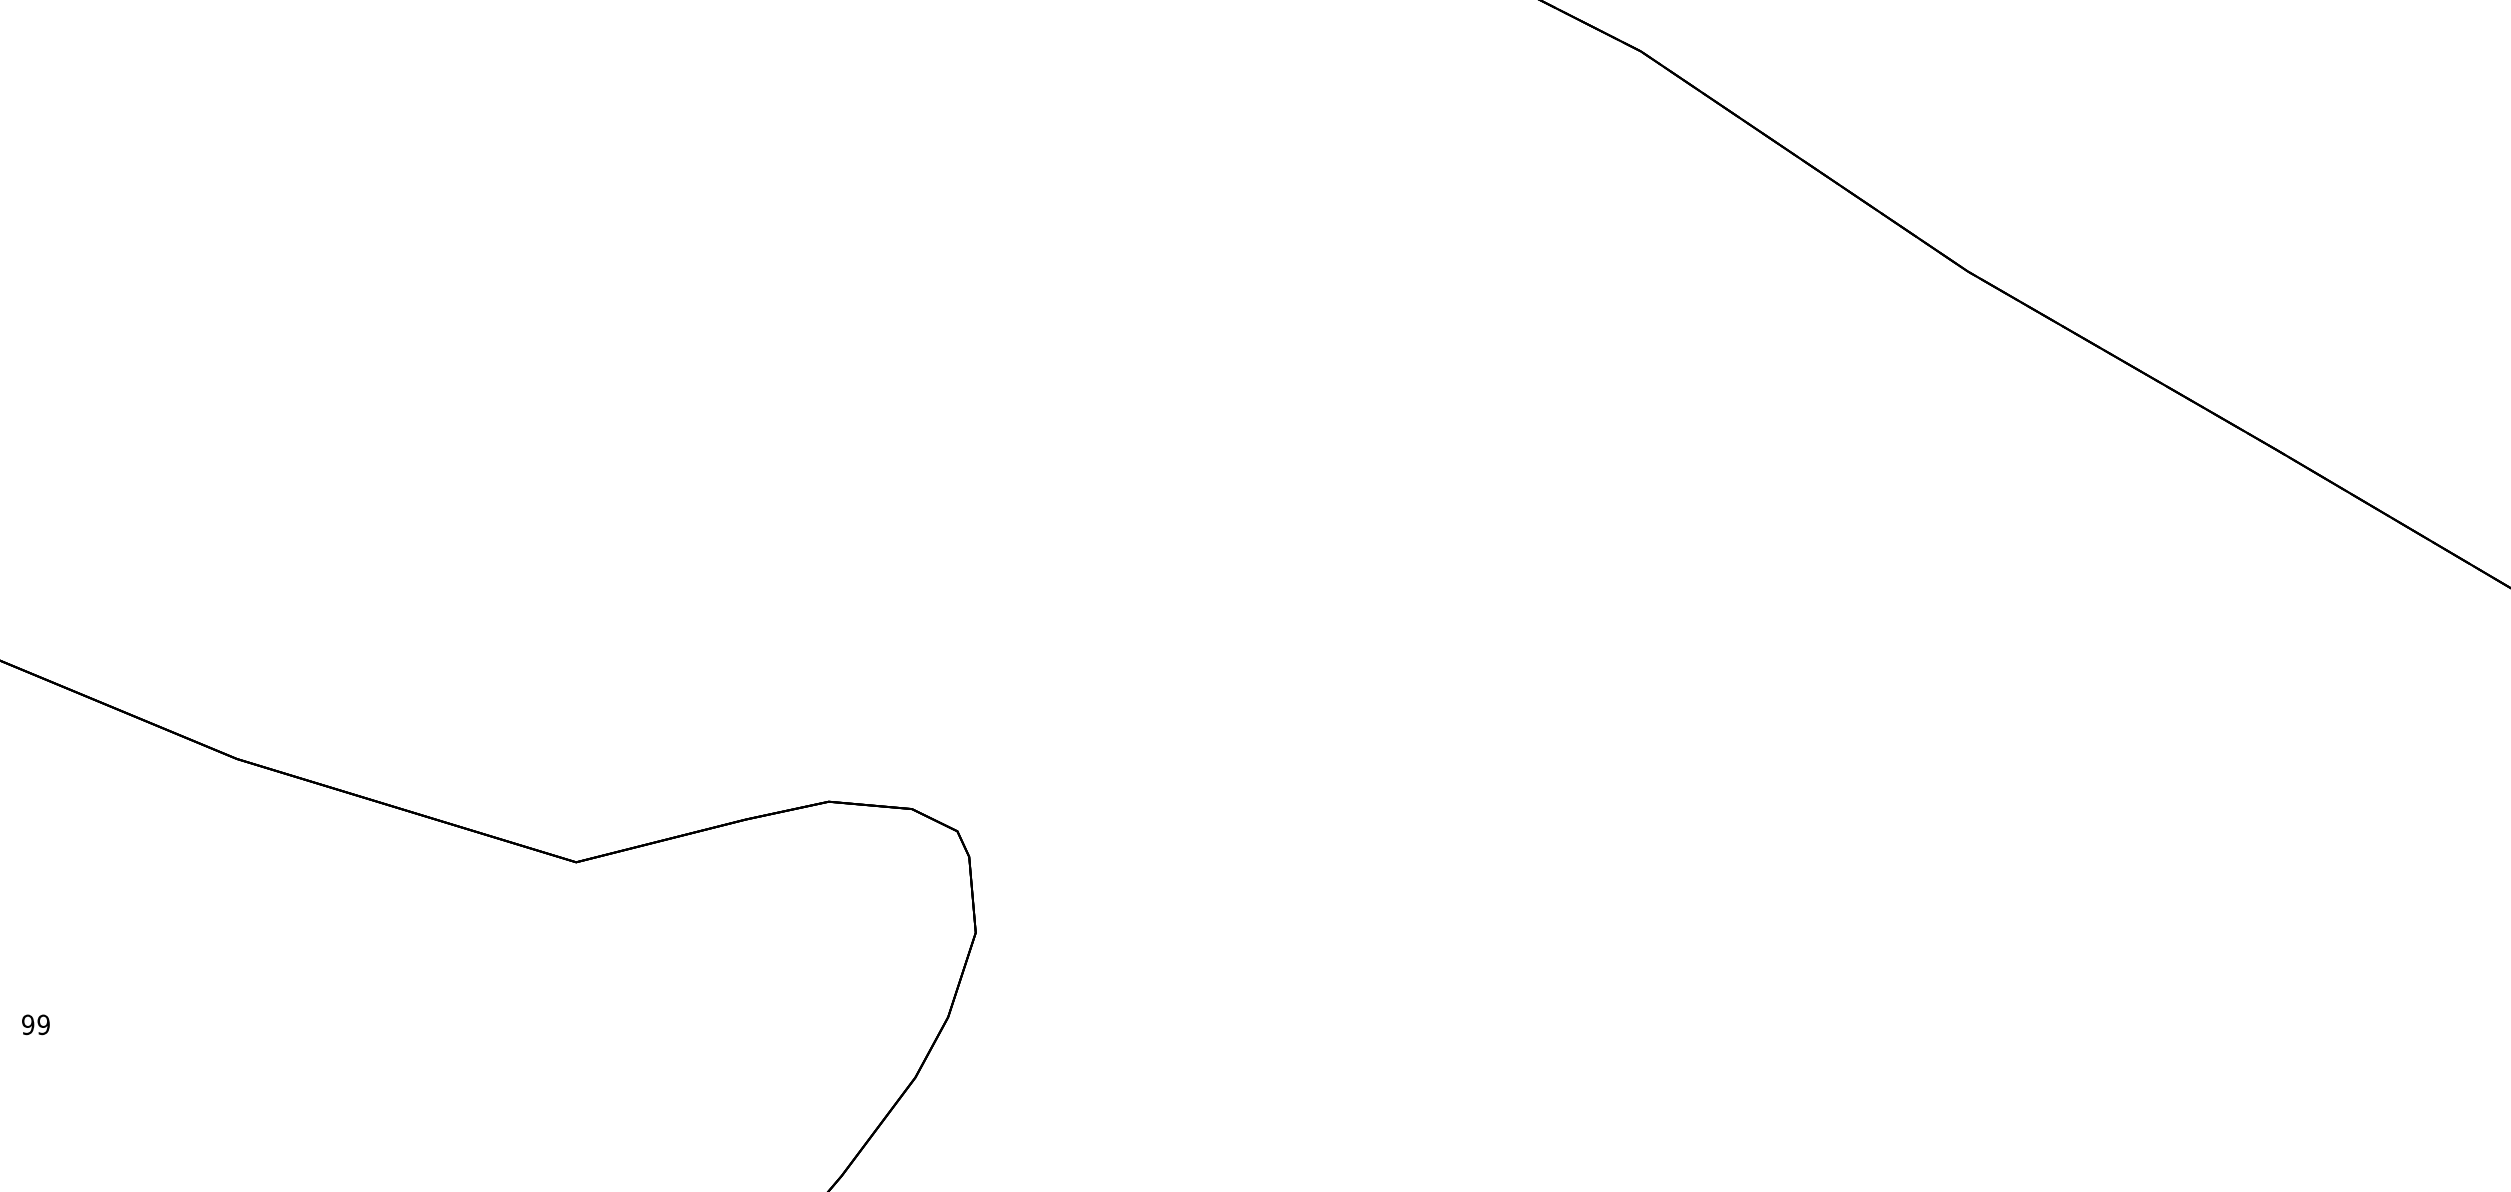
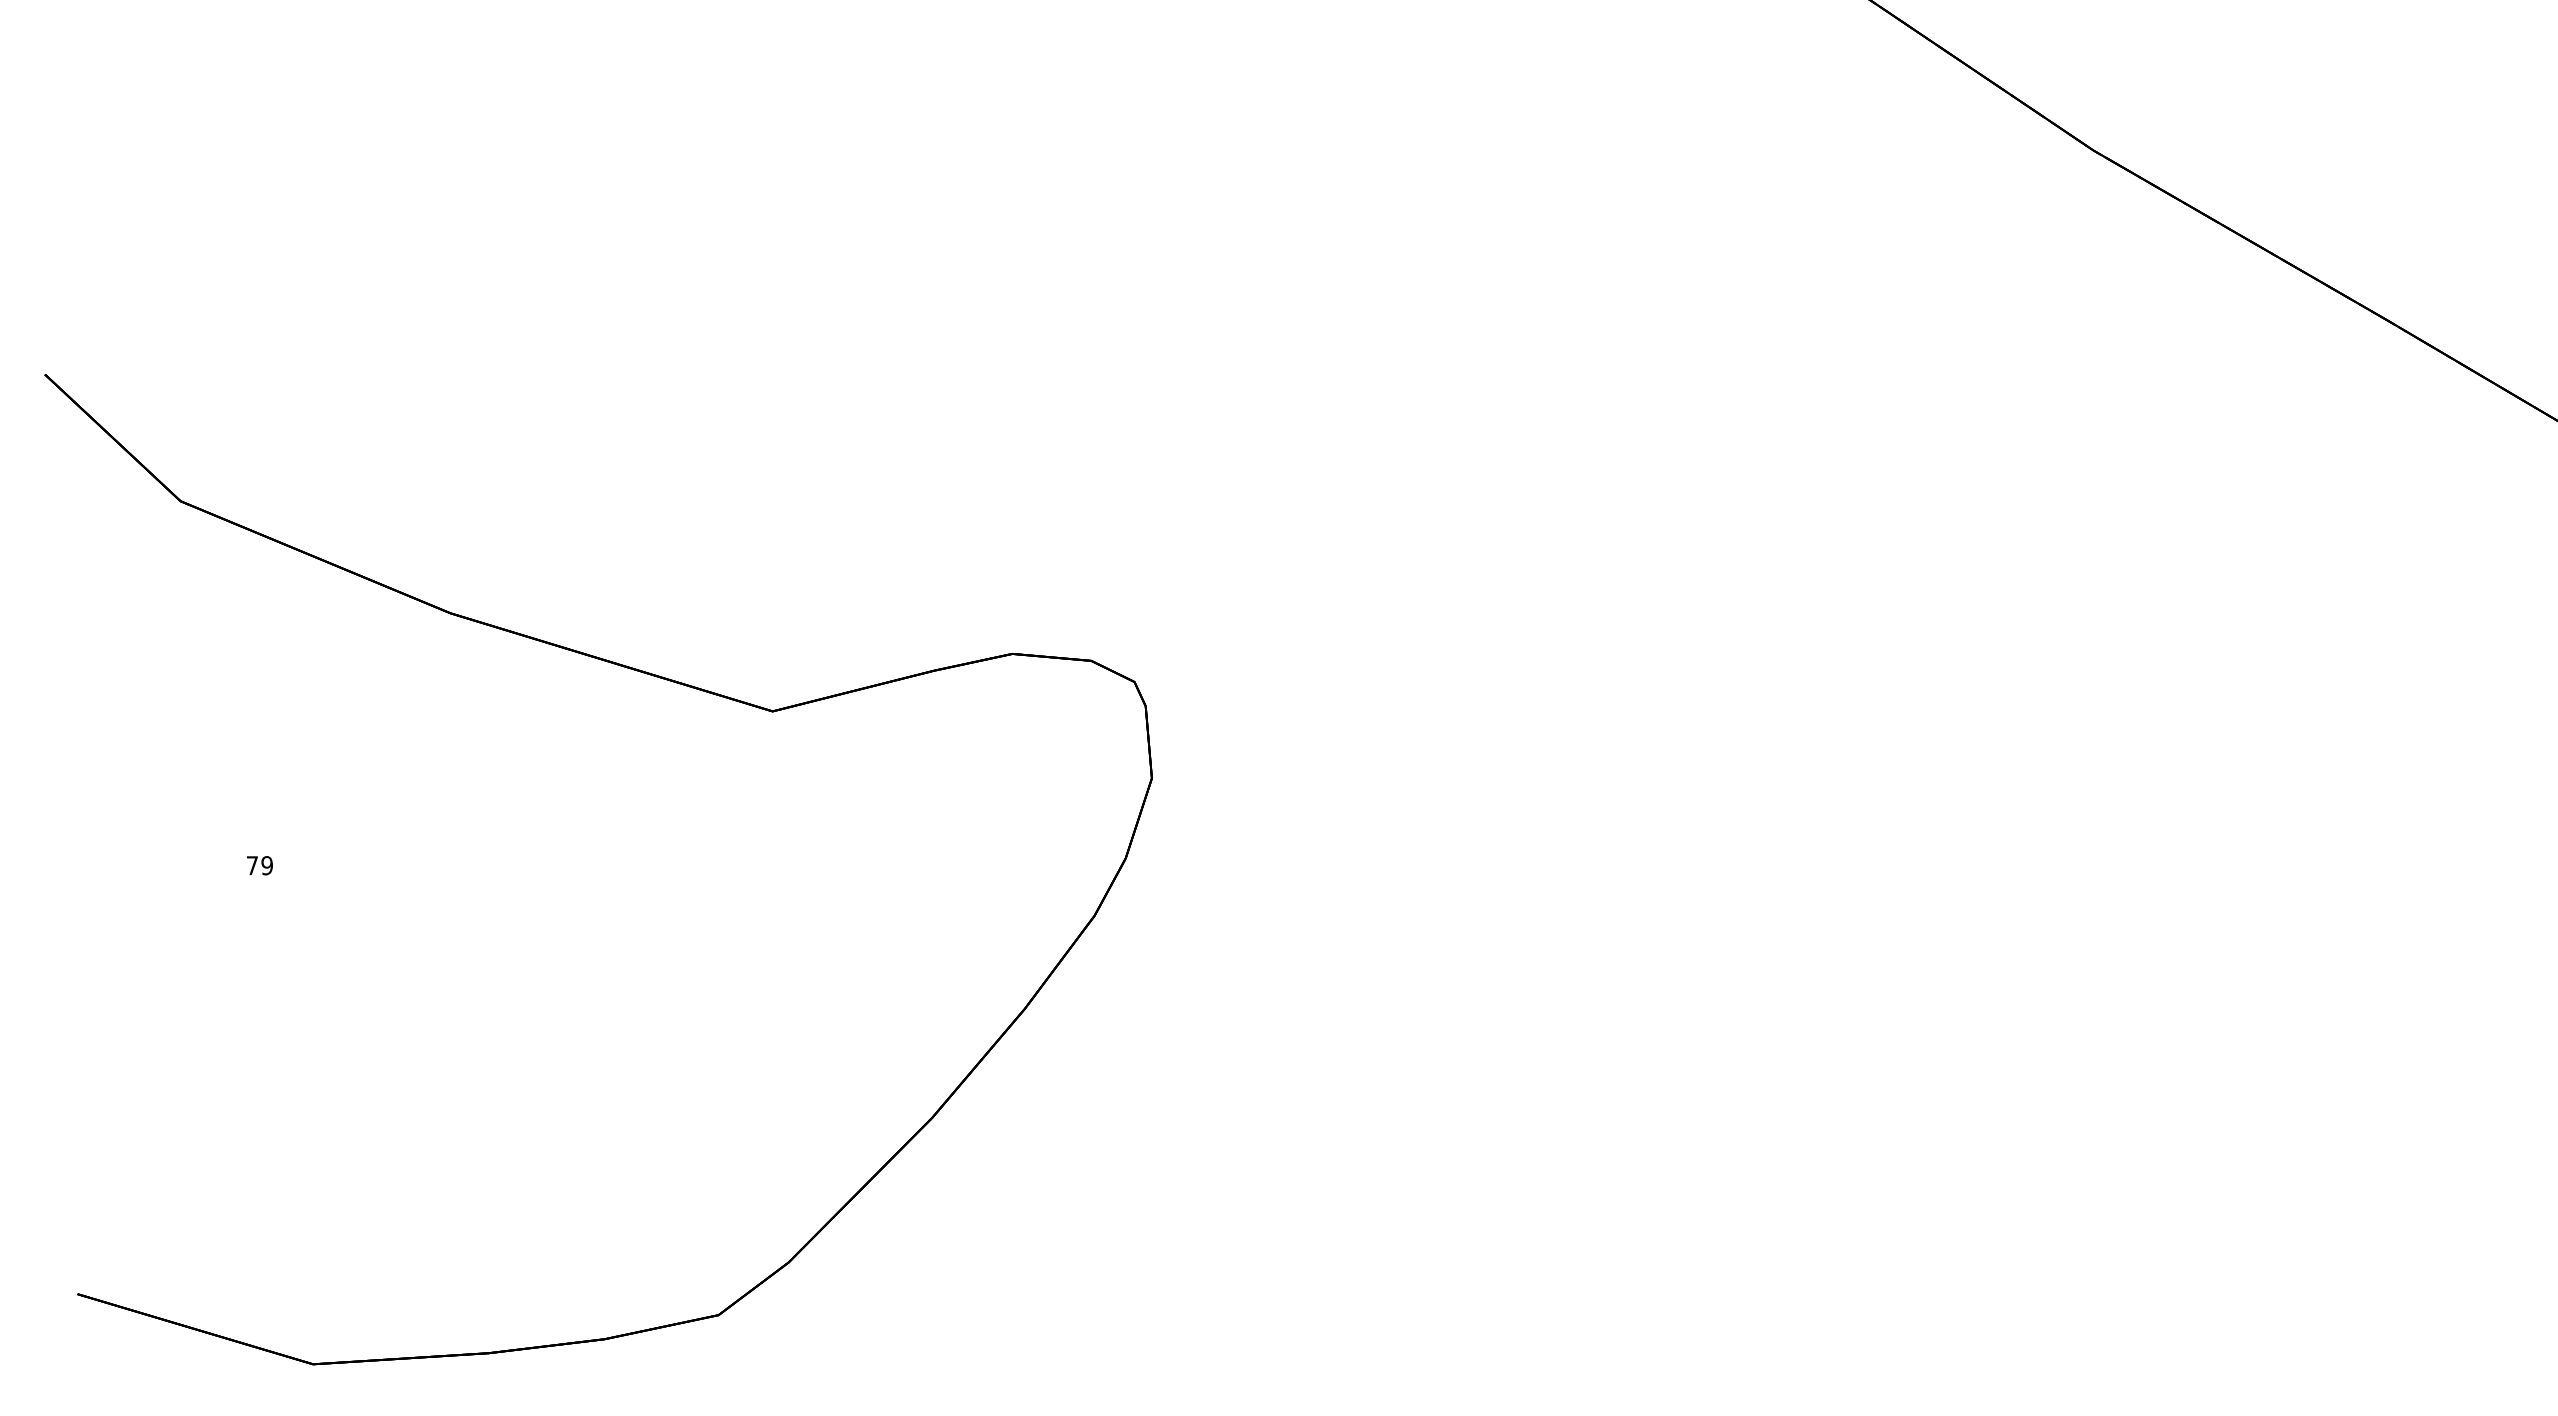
text: (28, 1024) -> (252, 865), 99 -> 79

